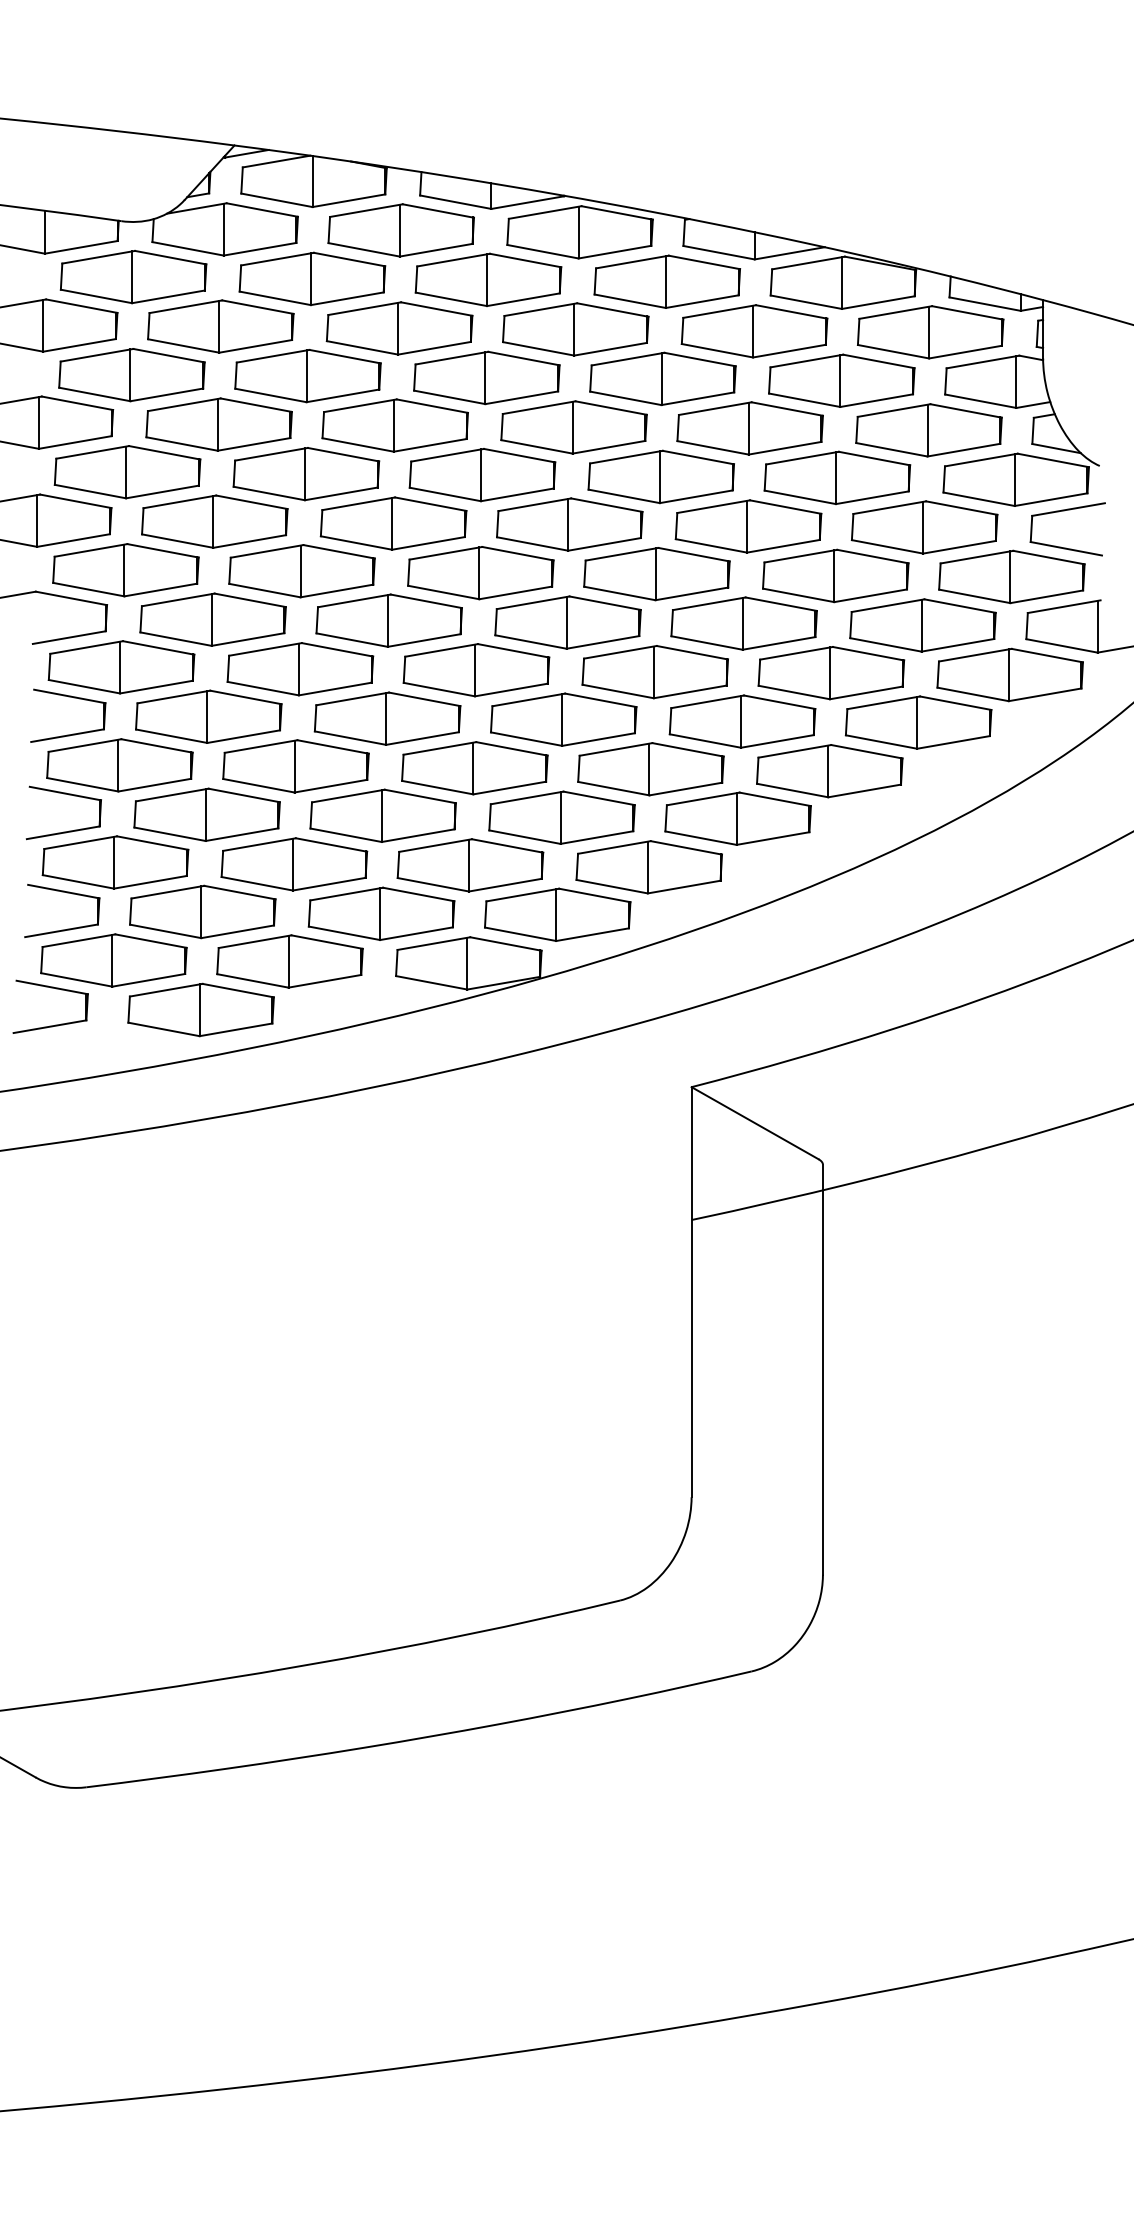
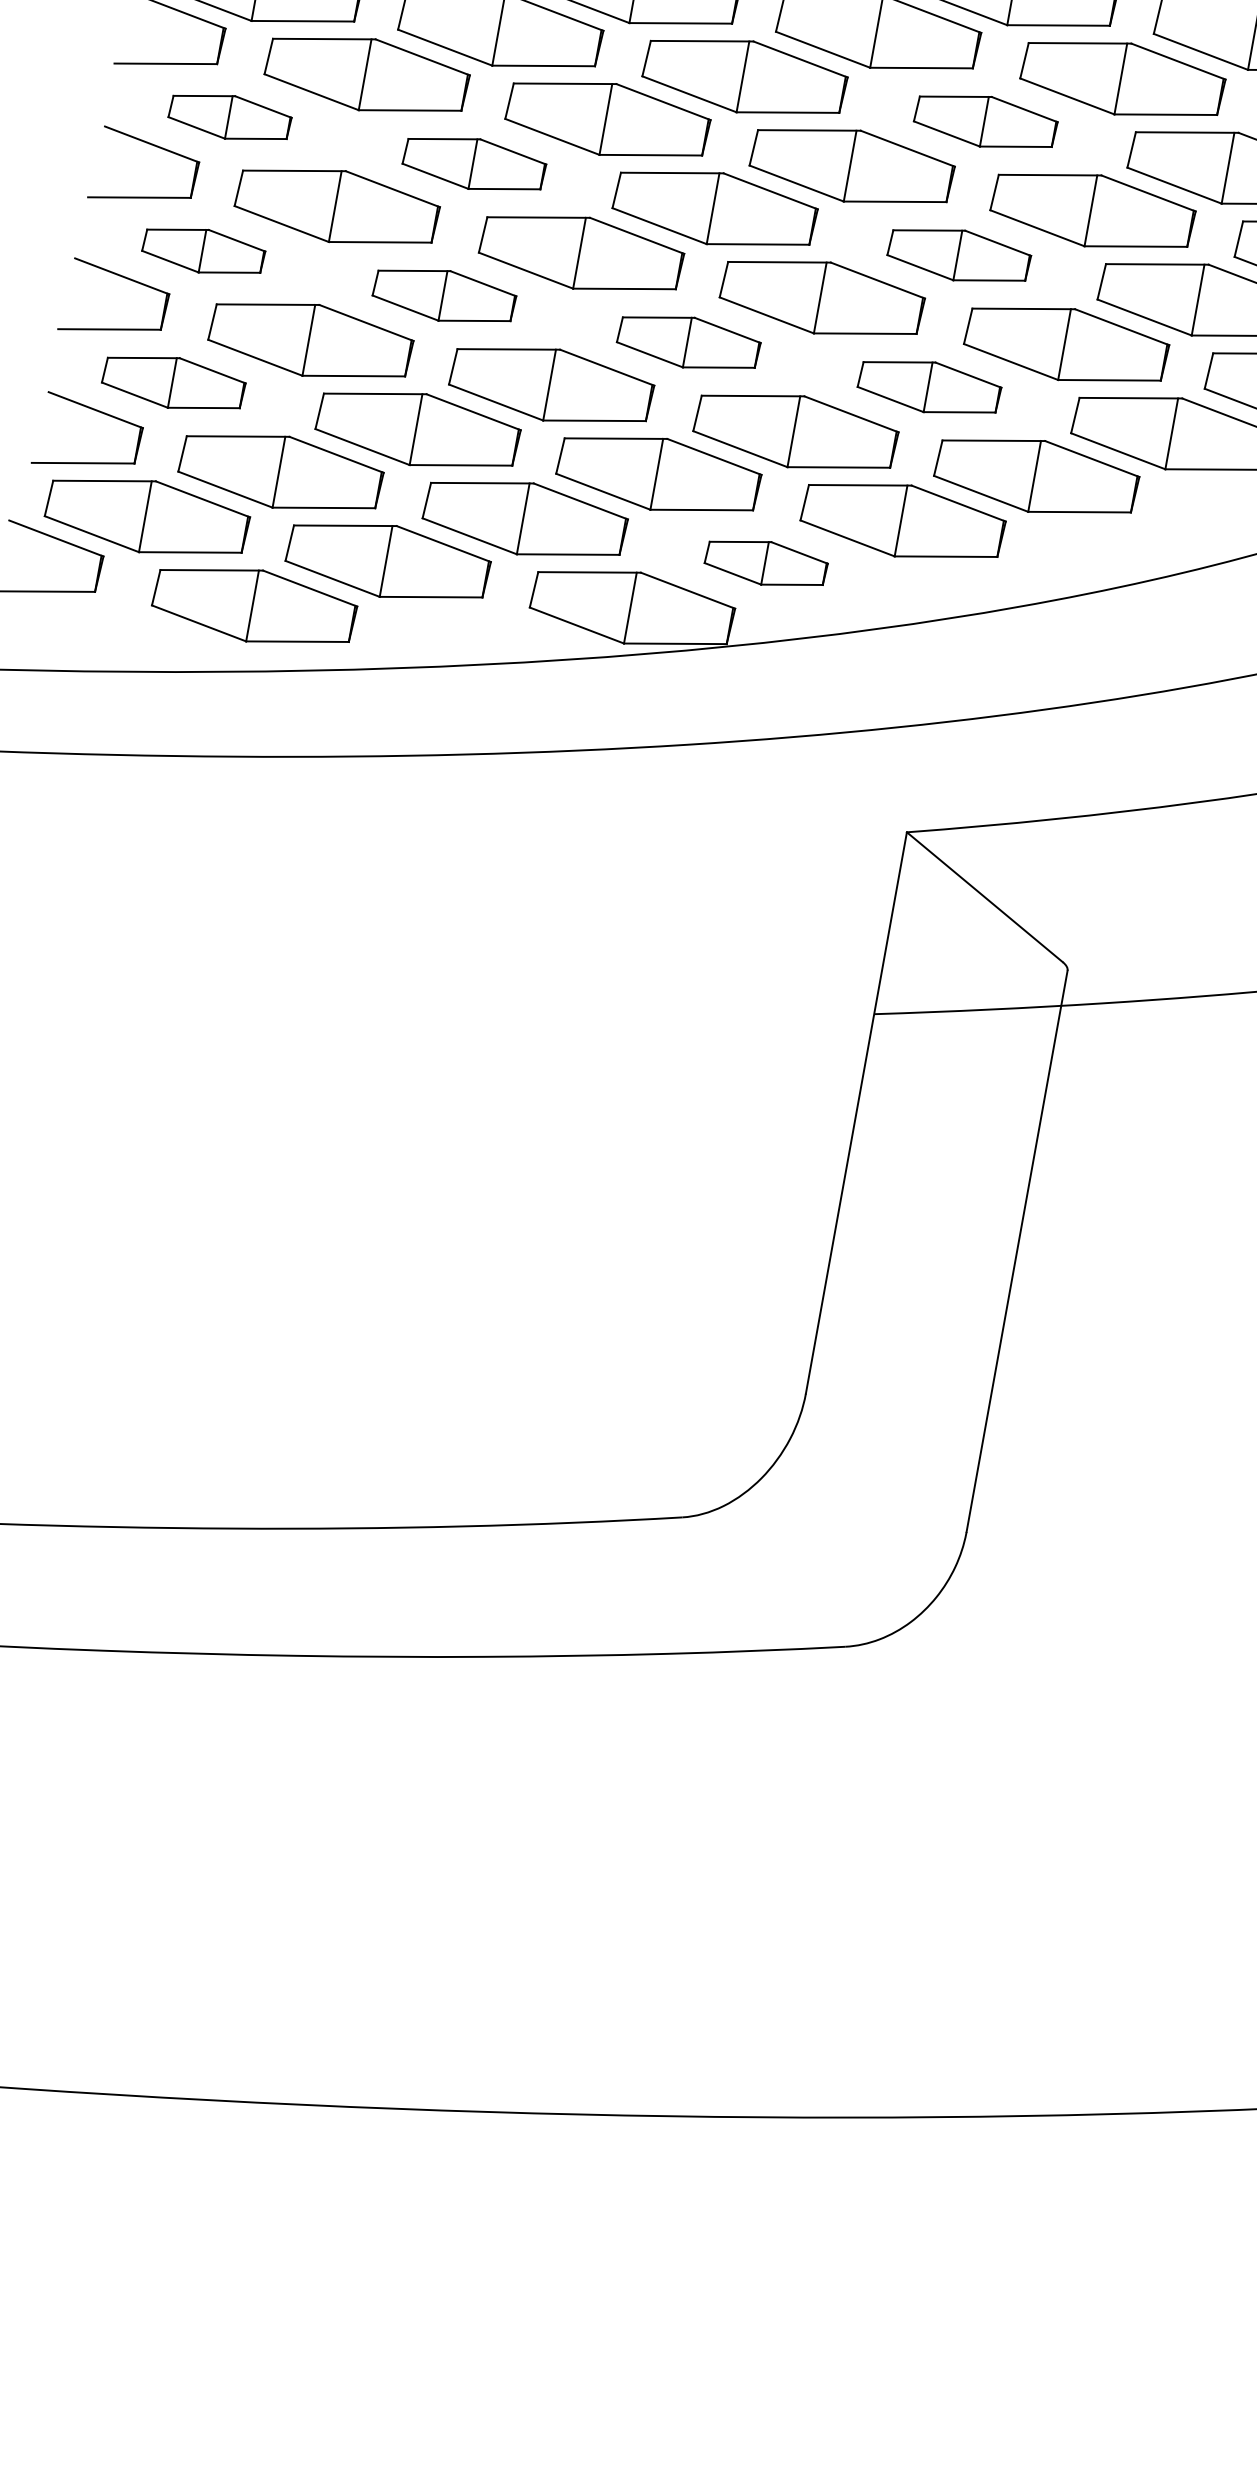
part: (656, 574) -> (985, 122), size x0.7
part: (121, 667) -> (229, 117), size x0.6
part: (300, 669) -> (474, 164), size x0.7
part: (654, 672) -> (958, 255), size x0.7
part: (119, 765) -> (203, 251), size x0.6
part: (295, 766) -> (443, 295), size x0.7
part: (474, 768) -> (688, 342), size x0.7
part: (650, 769) -> (928, 387), size x0.7
part: (115, 862) -> (173, 382), size x0.7
part: (557, 914) -> (765, 563), size x0.6

